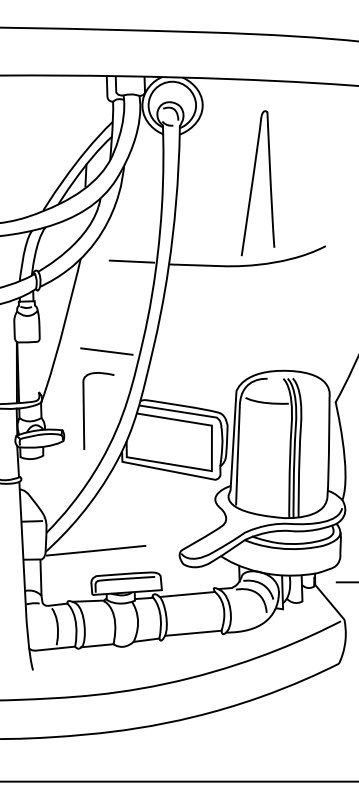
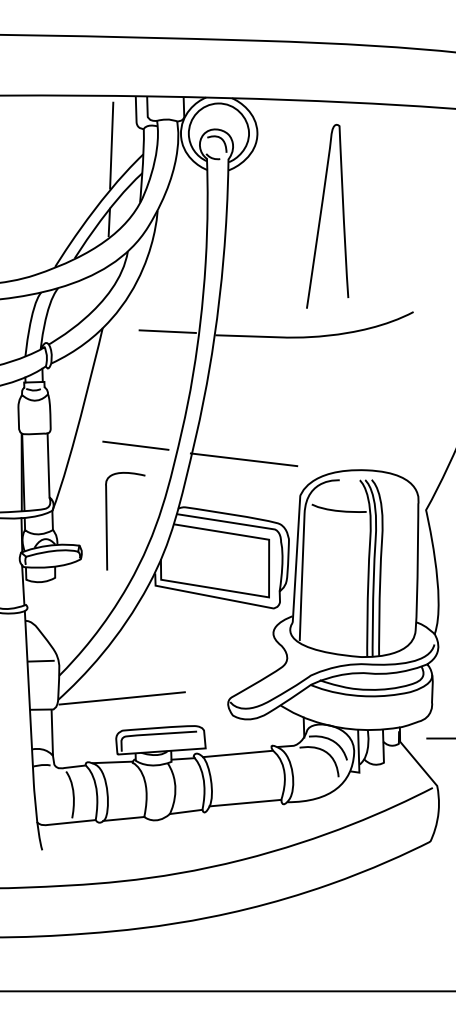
line: (87, 114) -> (111, 145), added
curve: (253, 182) -> (321, 215), moved
line: (191, 362) -> (243, 459), added
line: (38, 367) -> (48, 465), added

